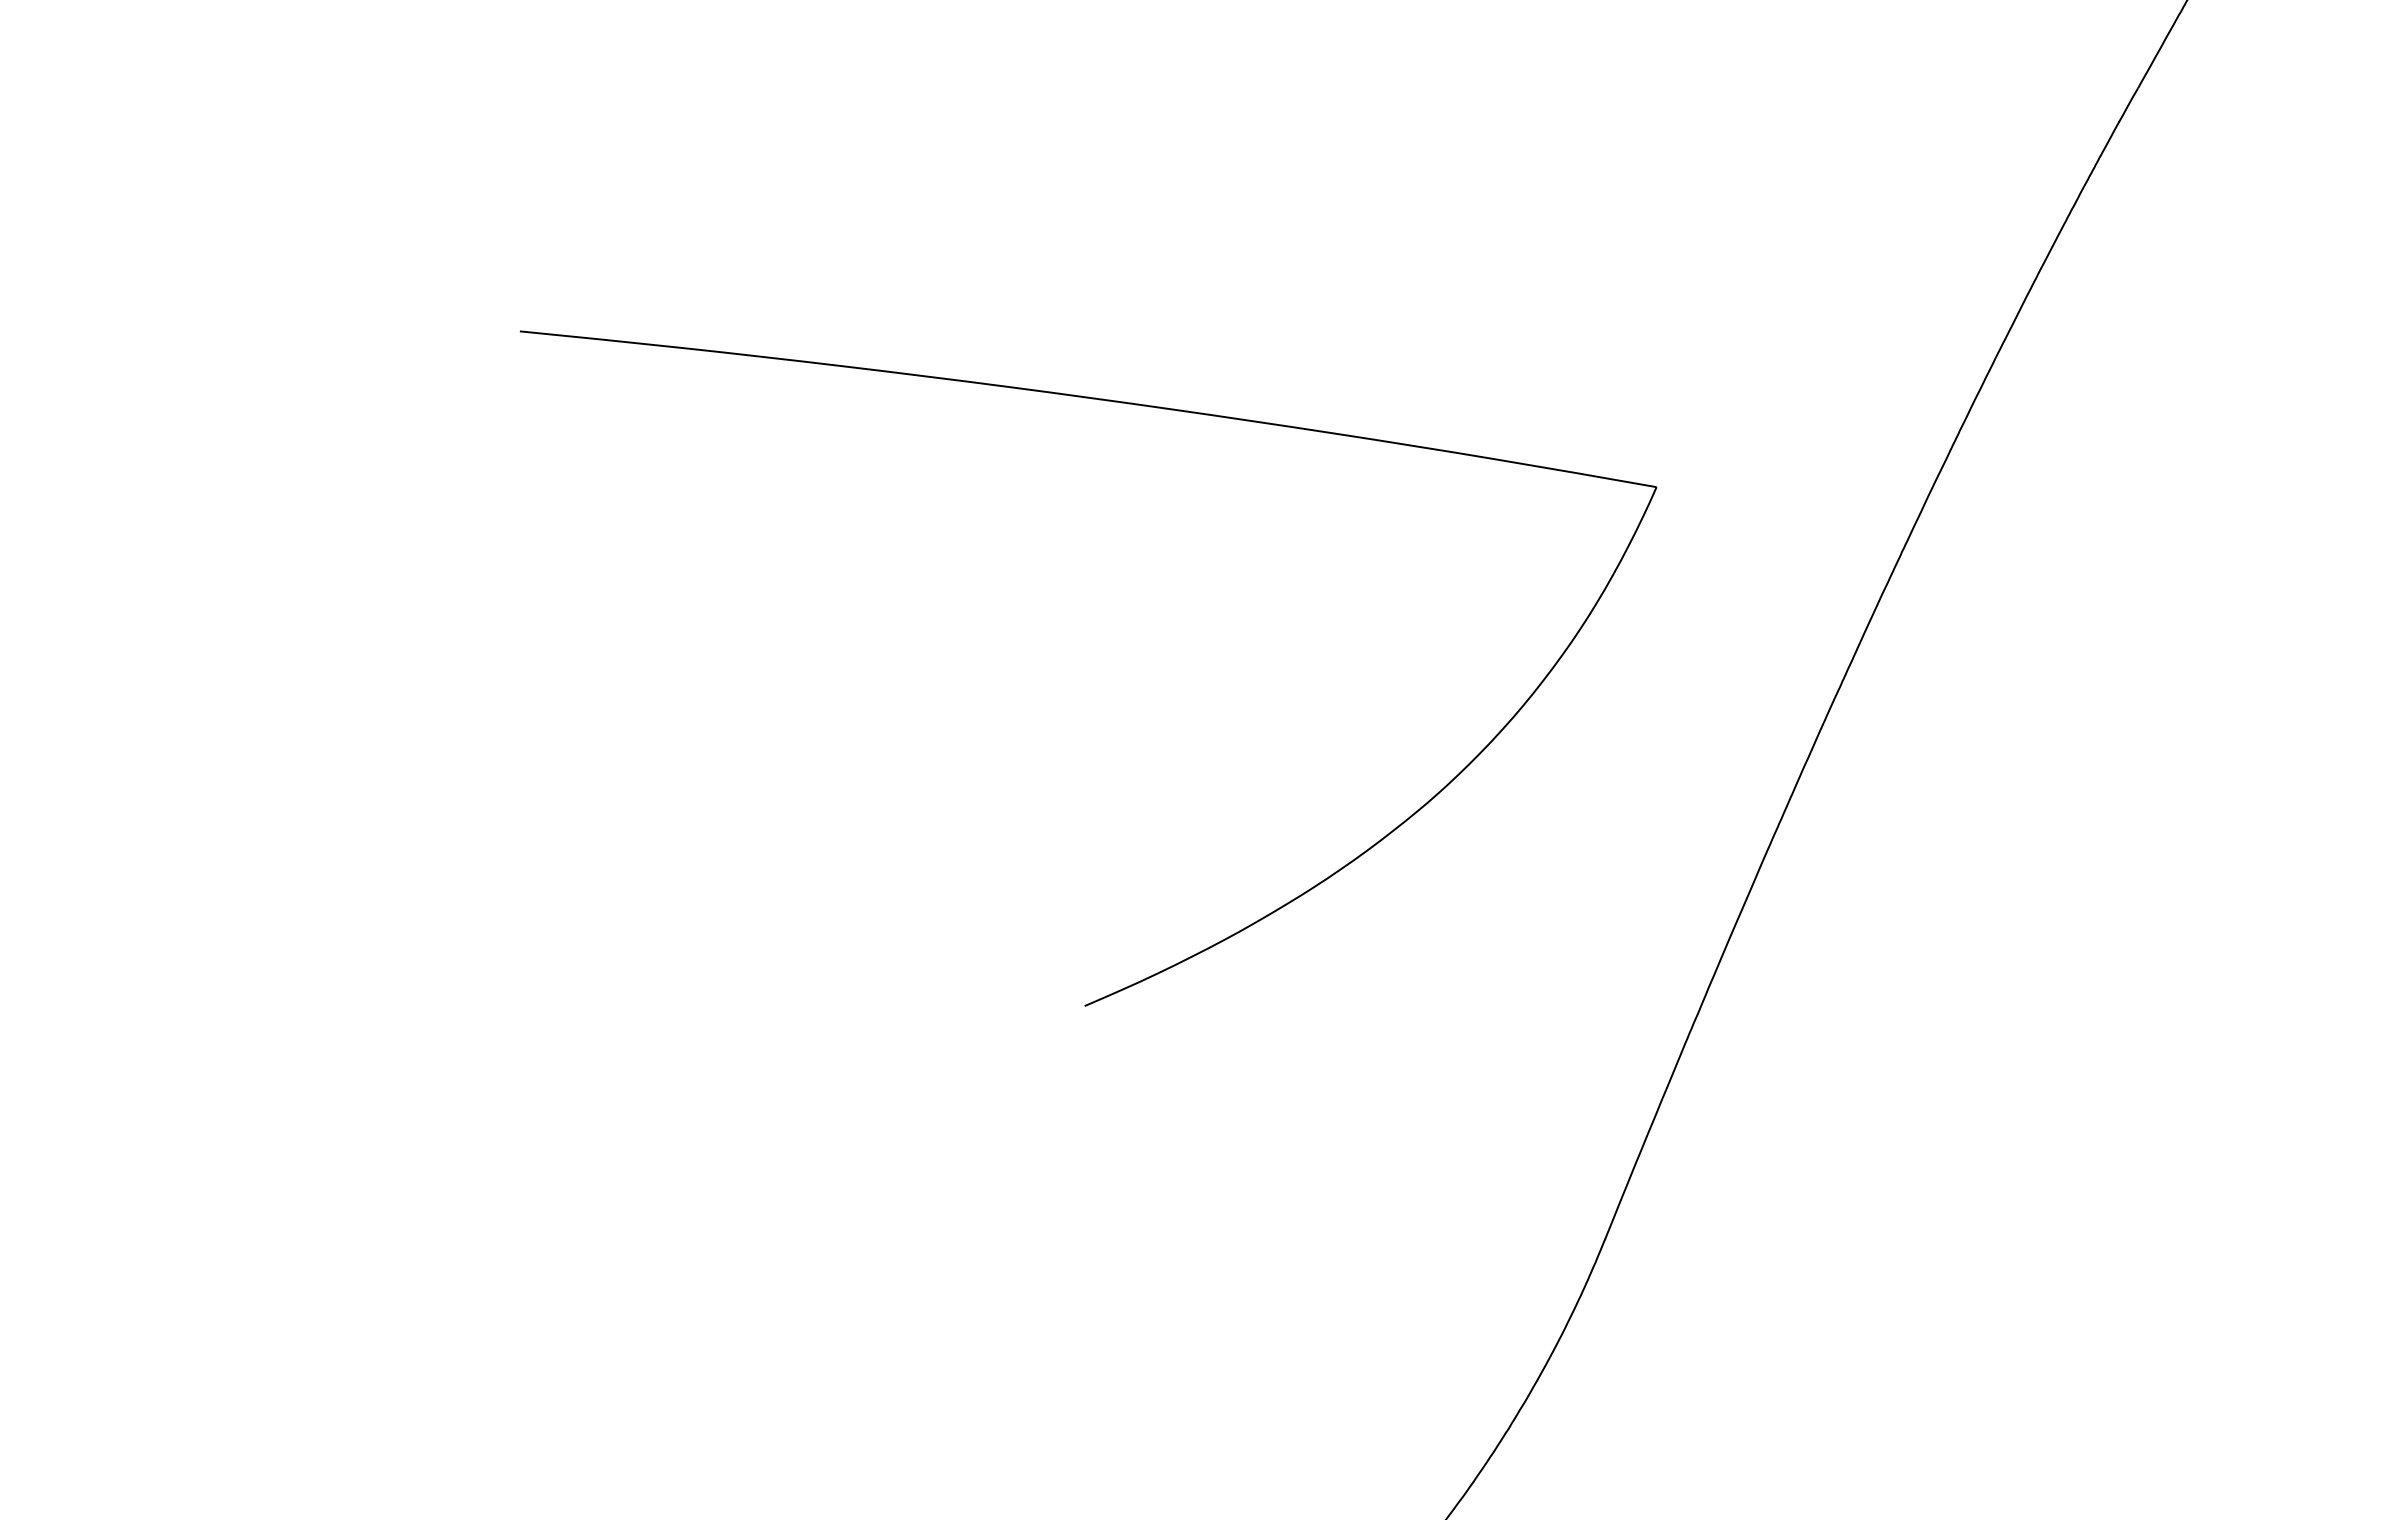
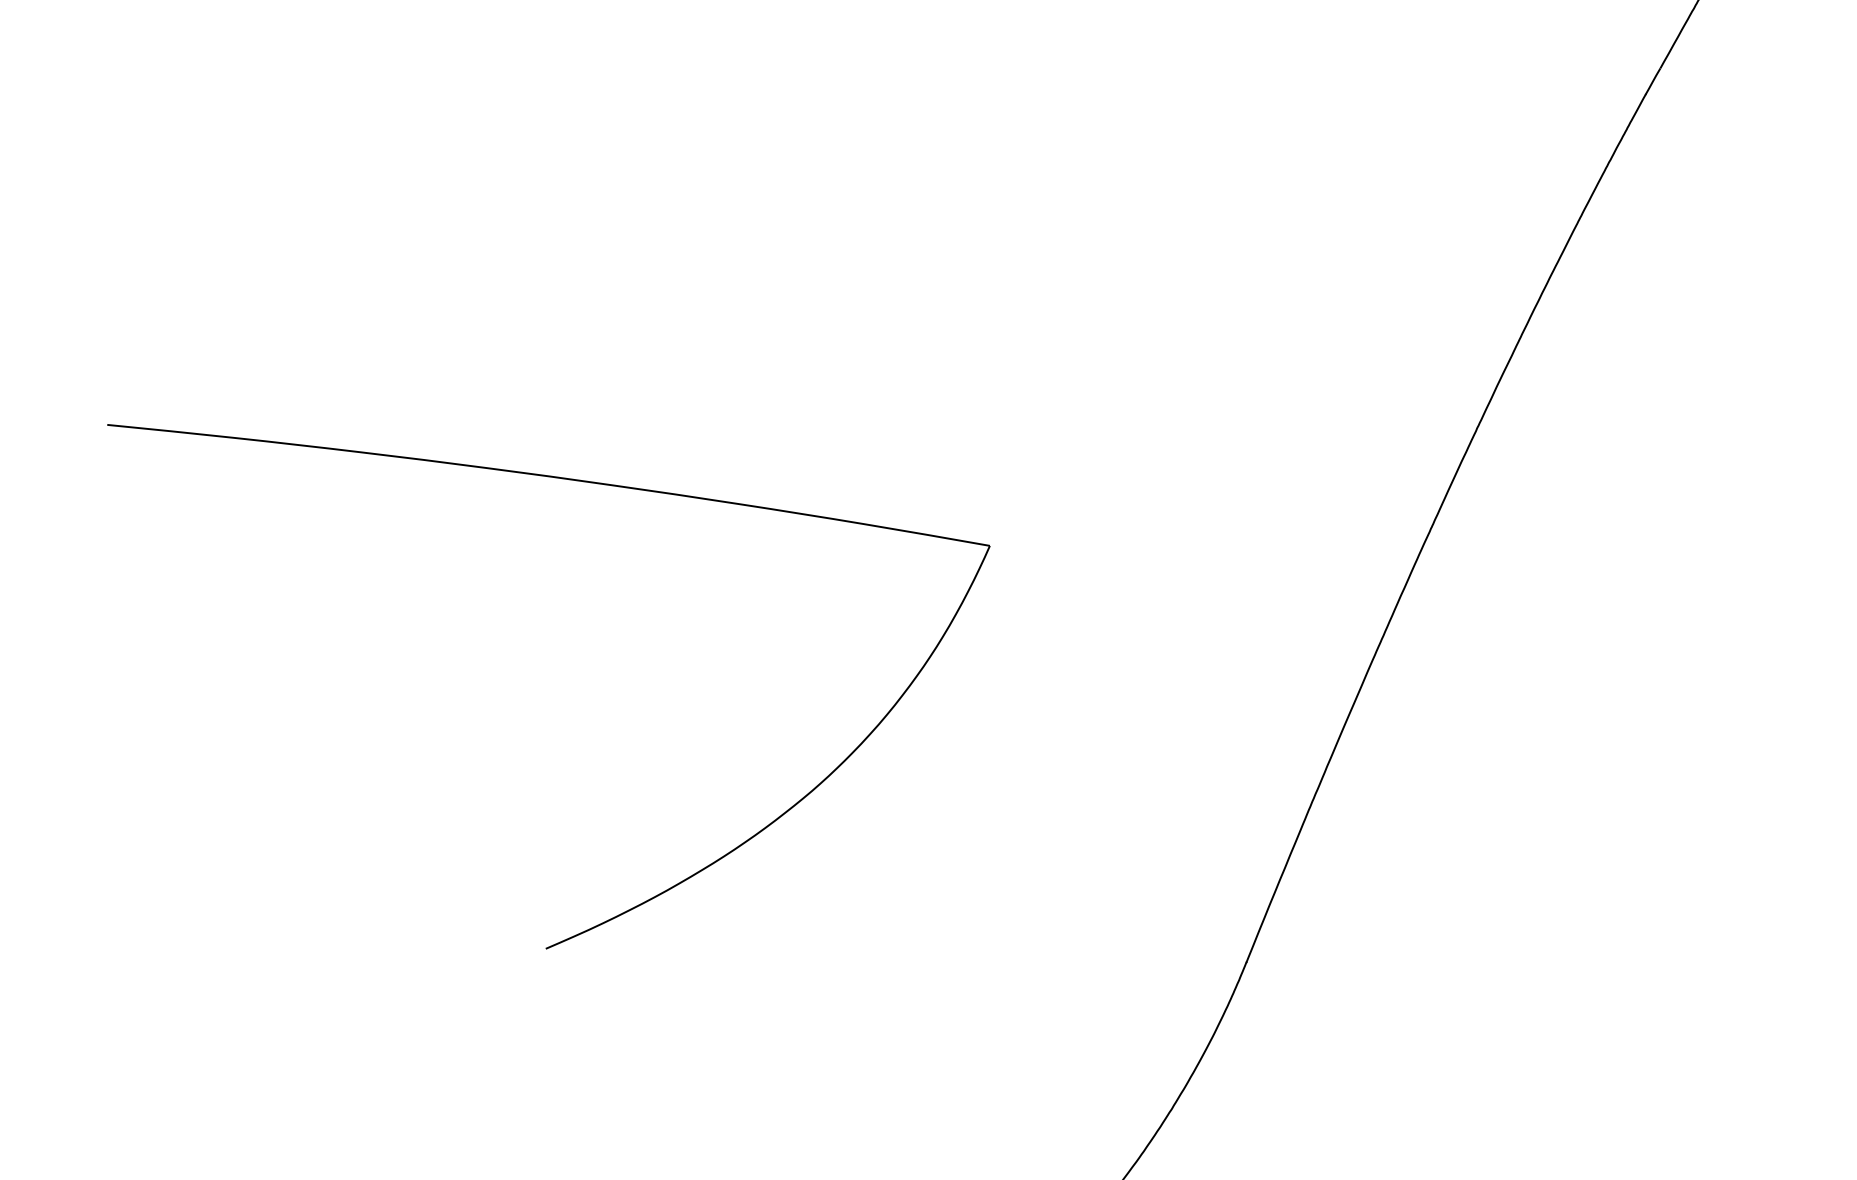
part: (1128, 404) -> (579, 481), moved

